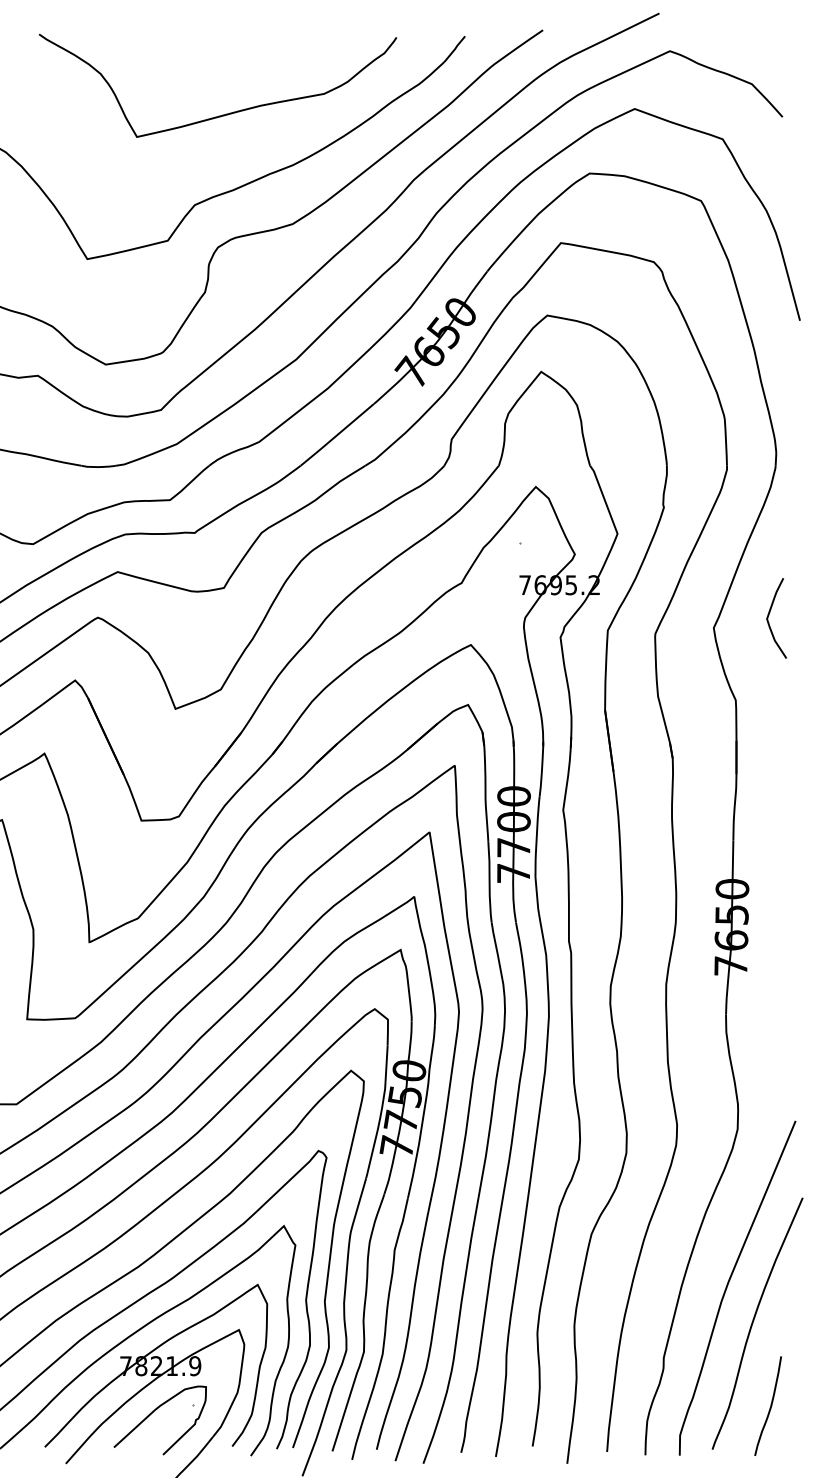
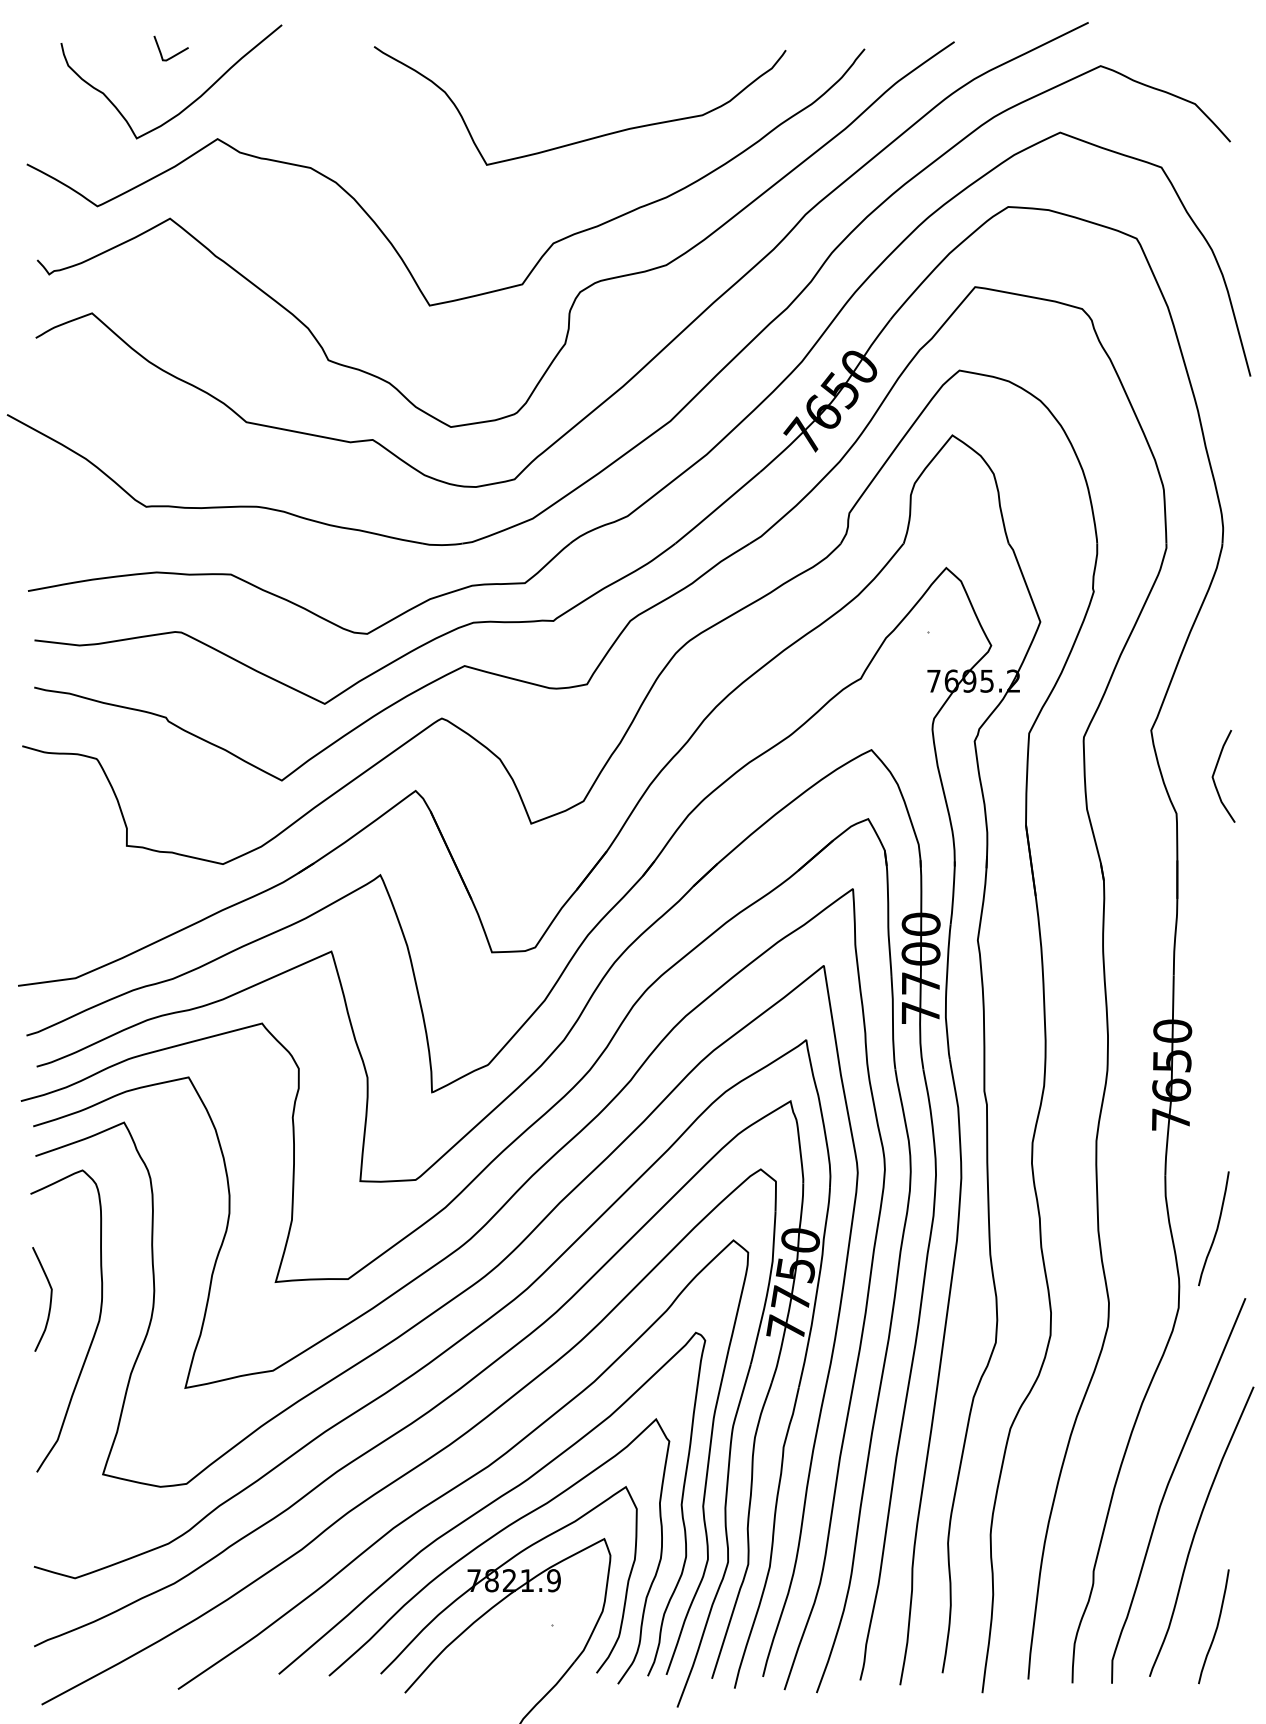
curve: (769, 615) -> (1215, 772), moved
curve: (769, 1062) -> (1215, 1230), added
curve: (153, 1412) -> (505, 1634), removed

